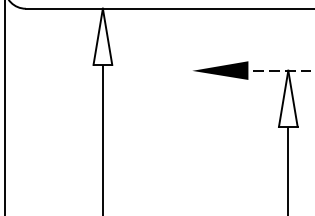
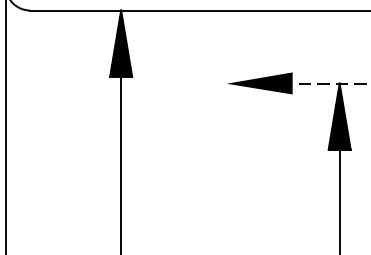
fill: (103, 36) -> (121, 43), added
fill: (288, 98) -> (339, 116), added

